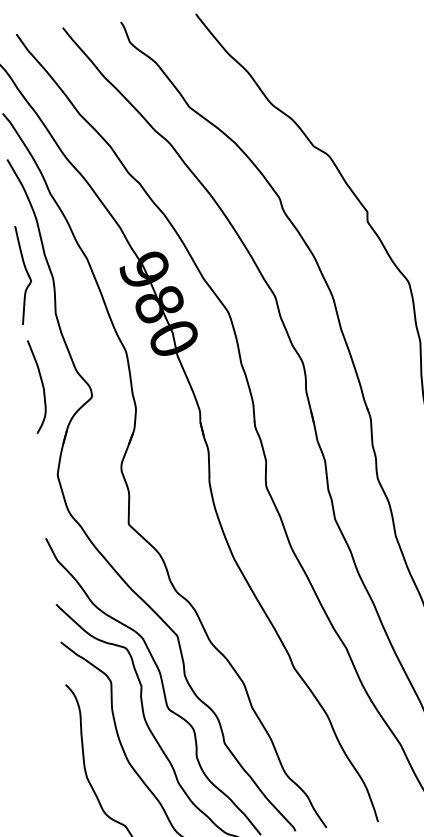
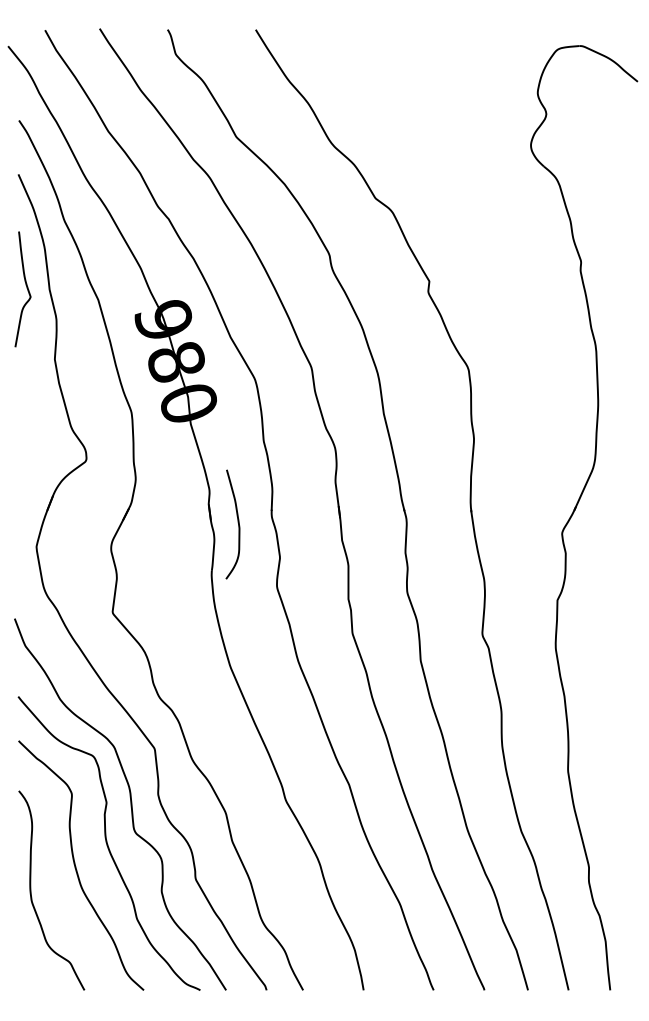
curve: (26, 273) -> (26, 288), moved
curve: (41, 384) -> (237, 522), moved

